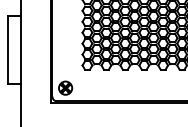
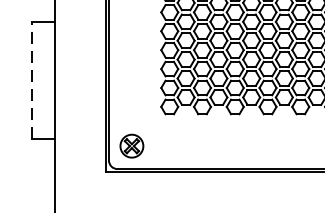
line: (7, 50) -> (31, 80), solid -> dashed

